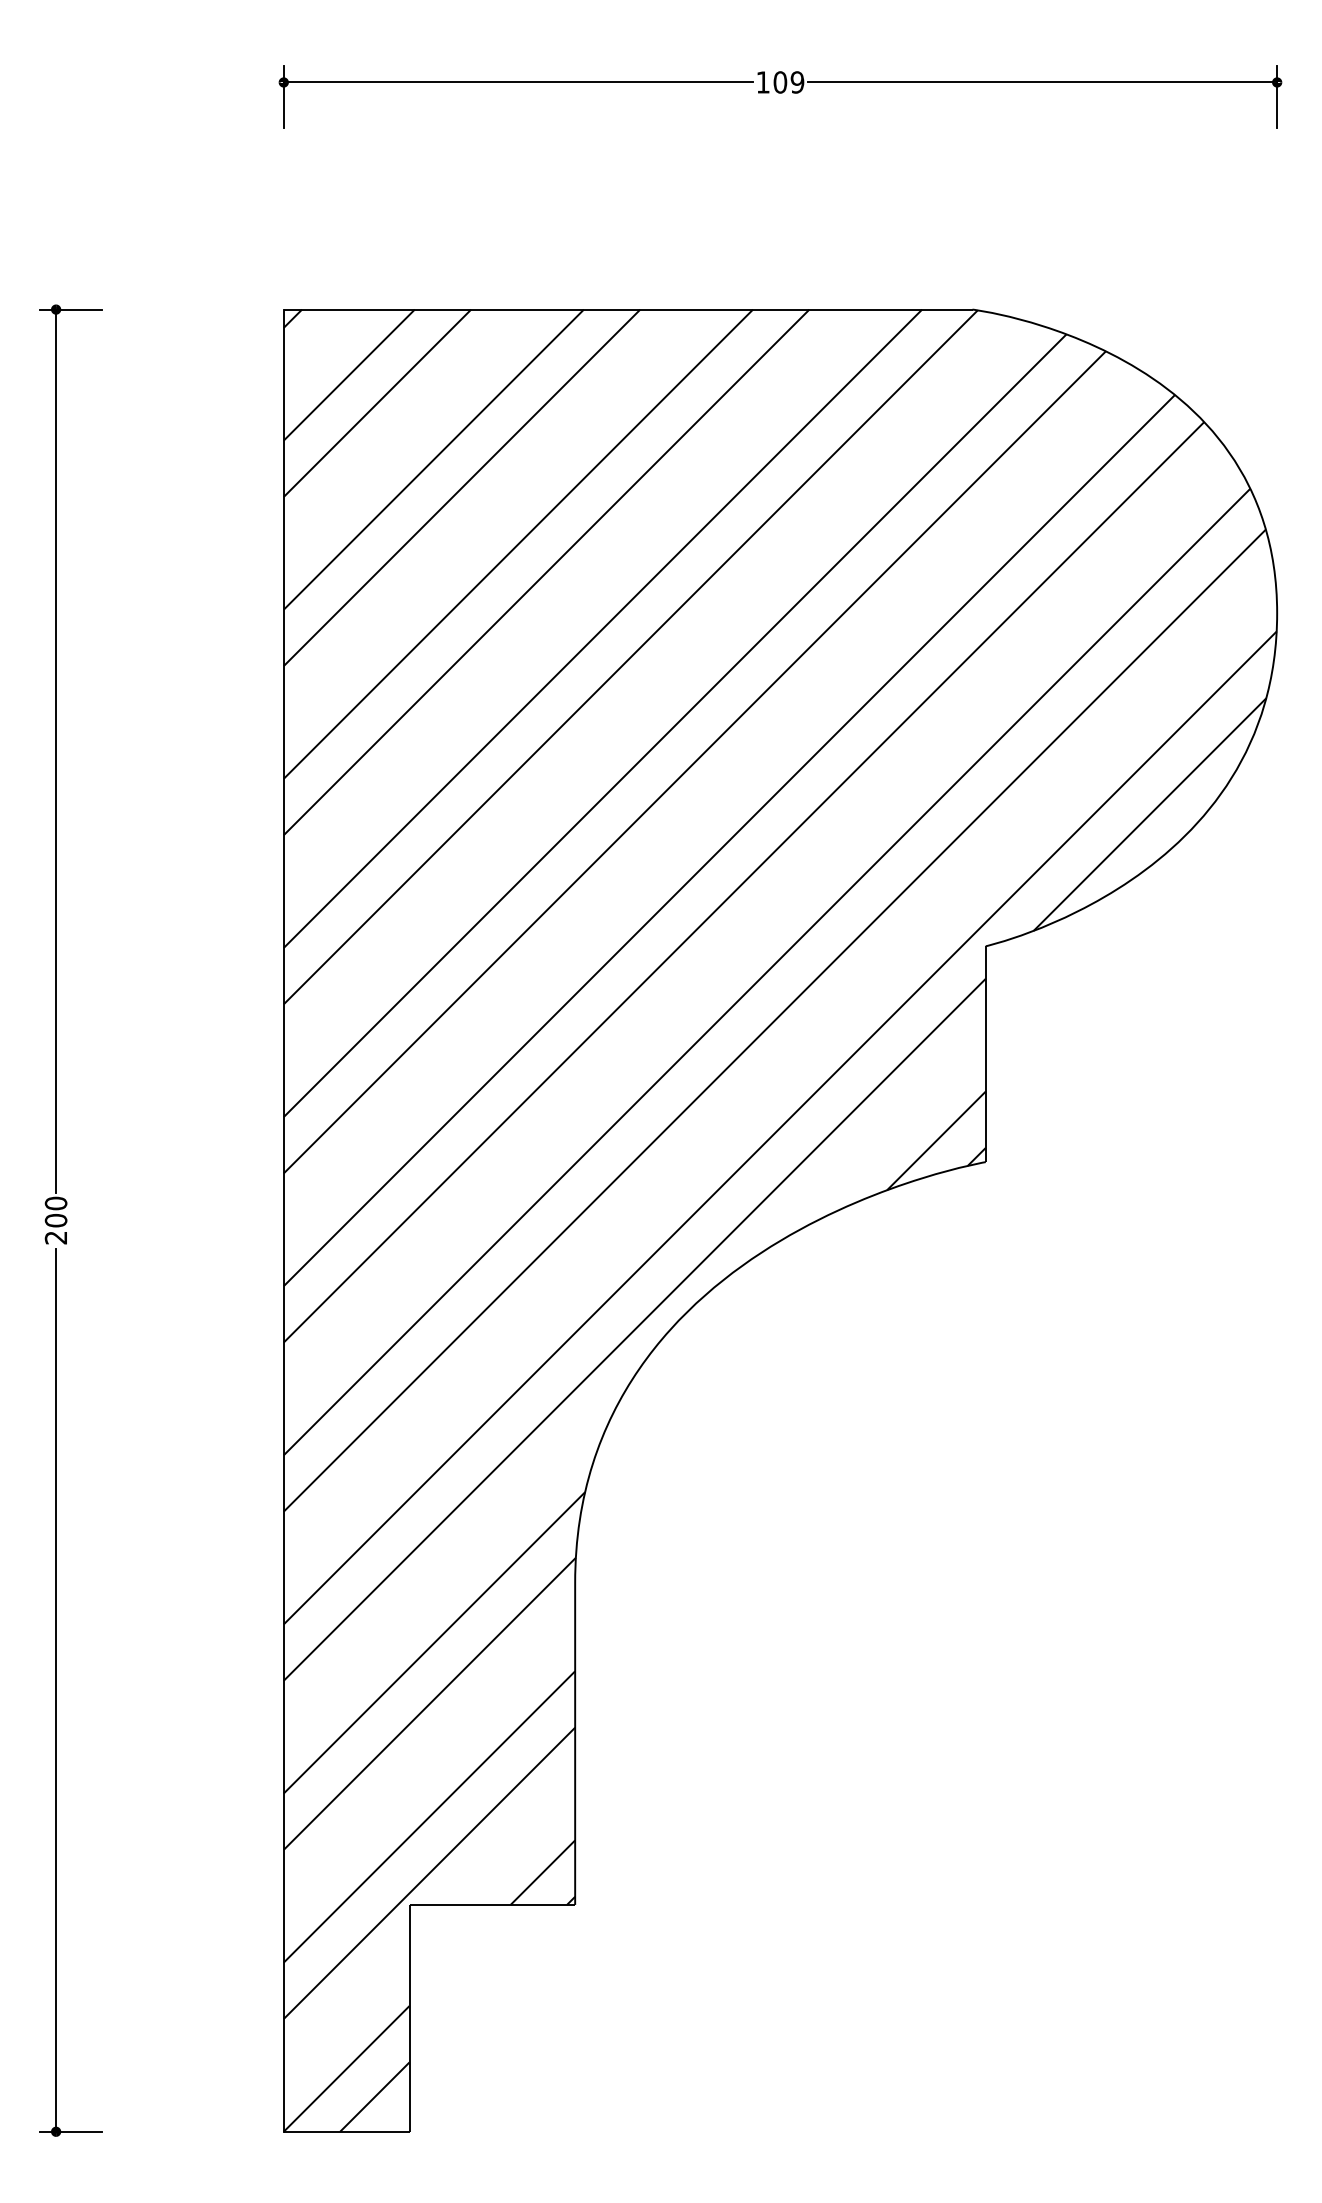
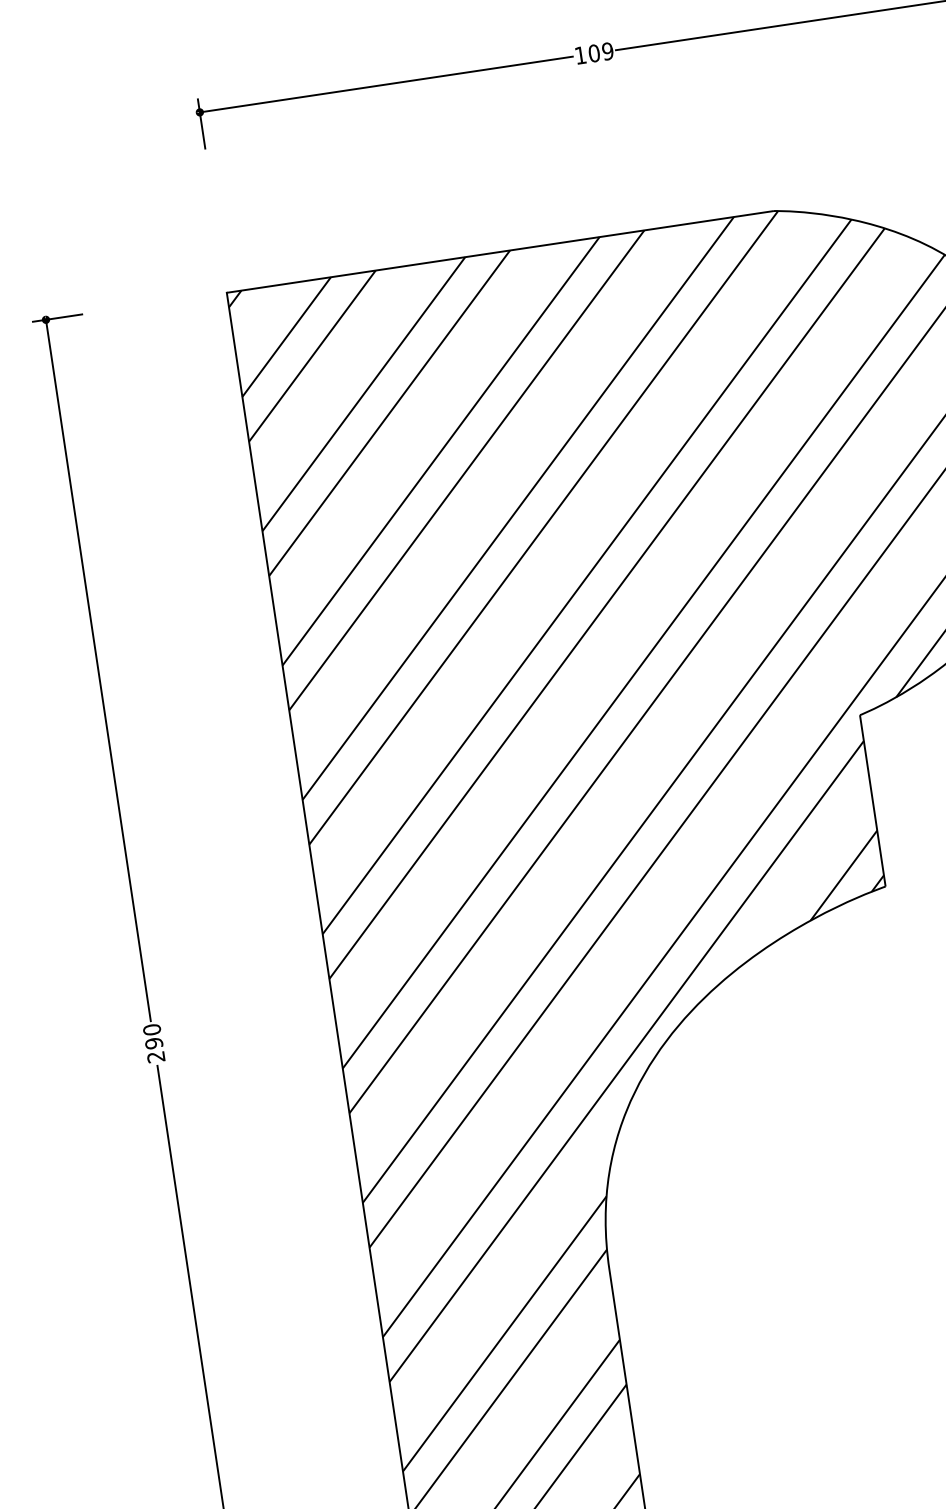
text: (56, 1220) -> (154, 1043), 200 -> 290

